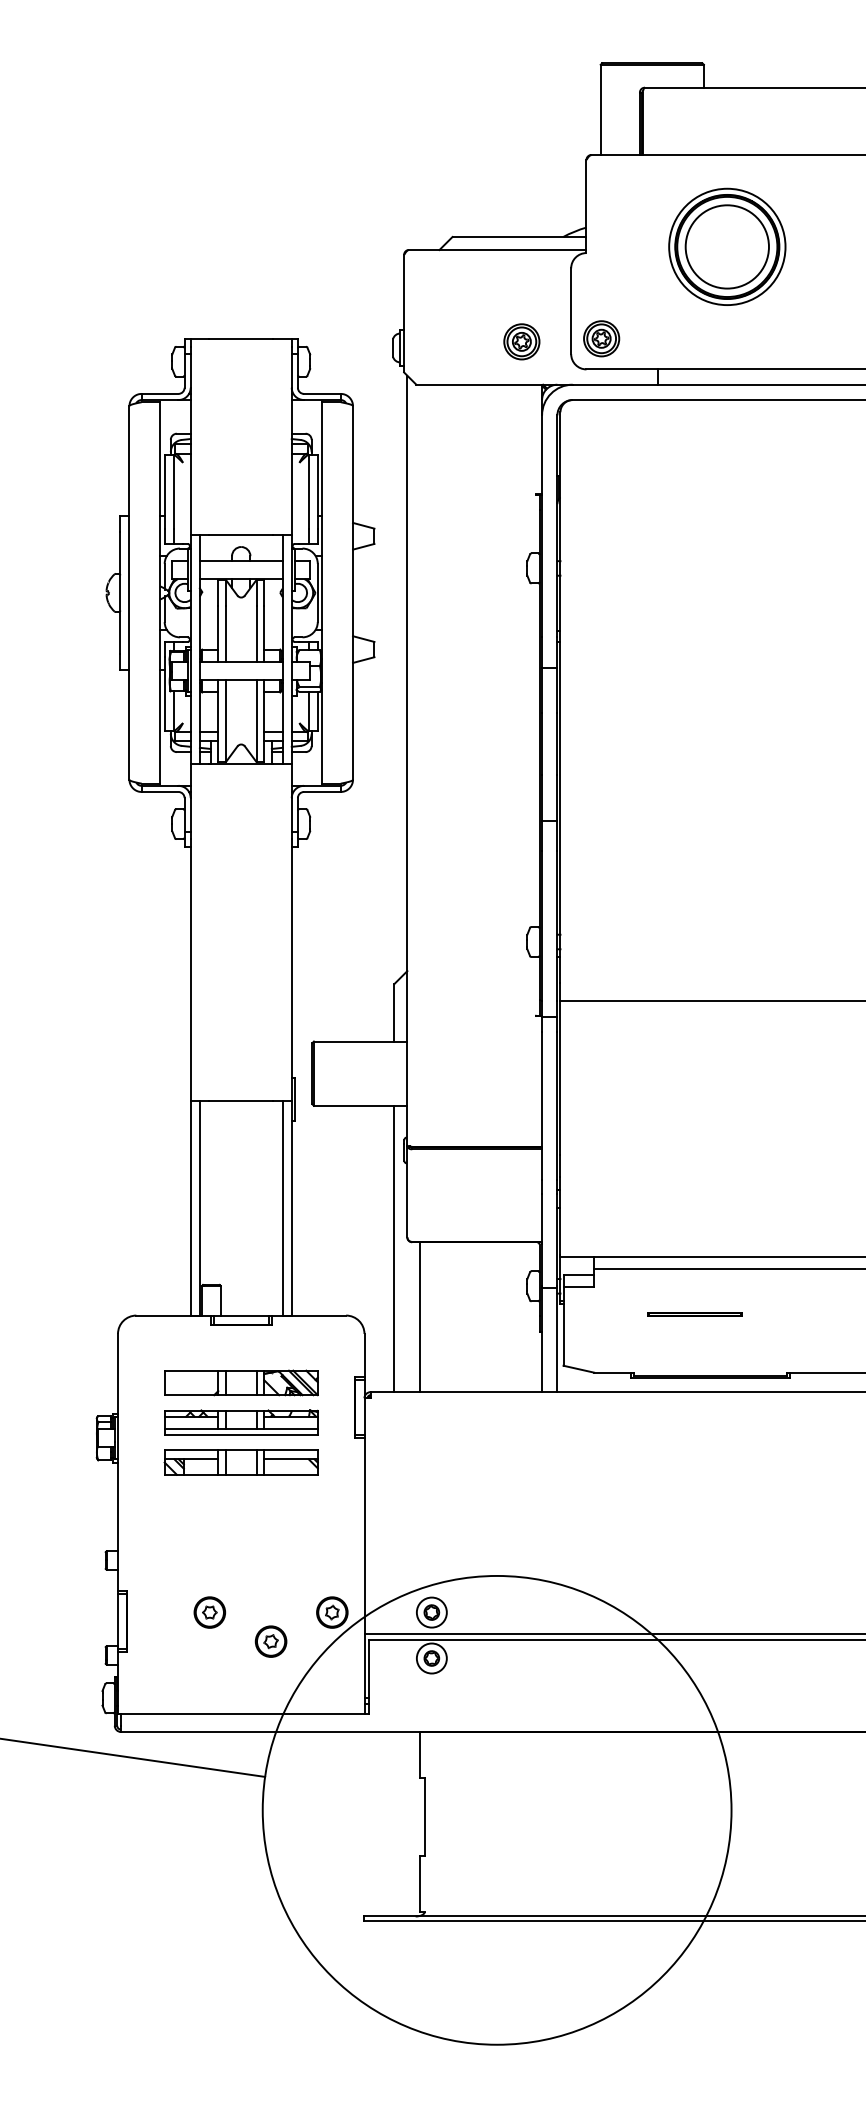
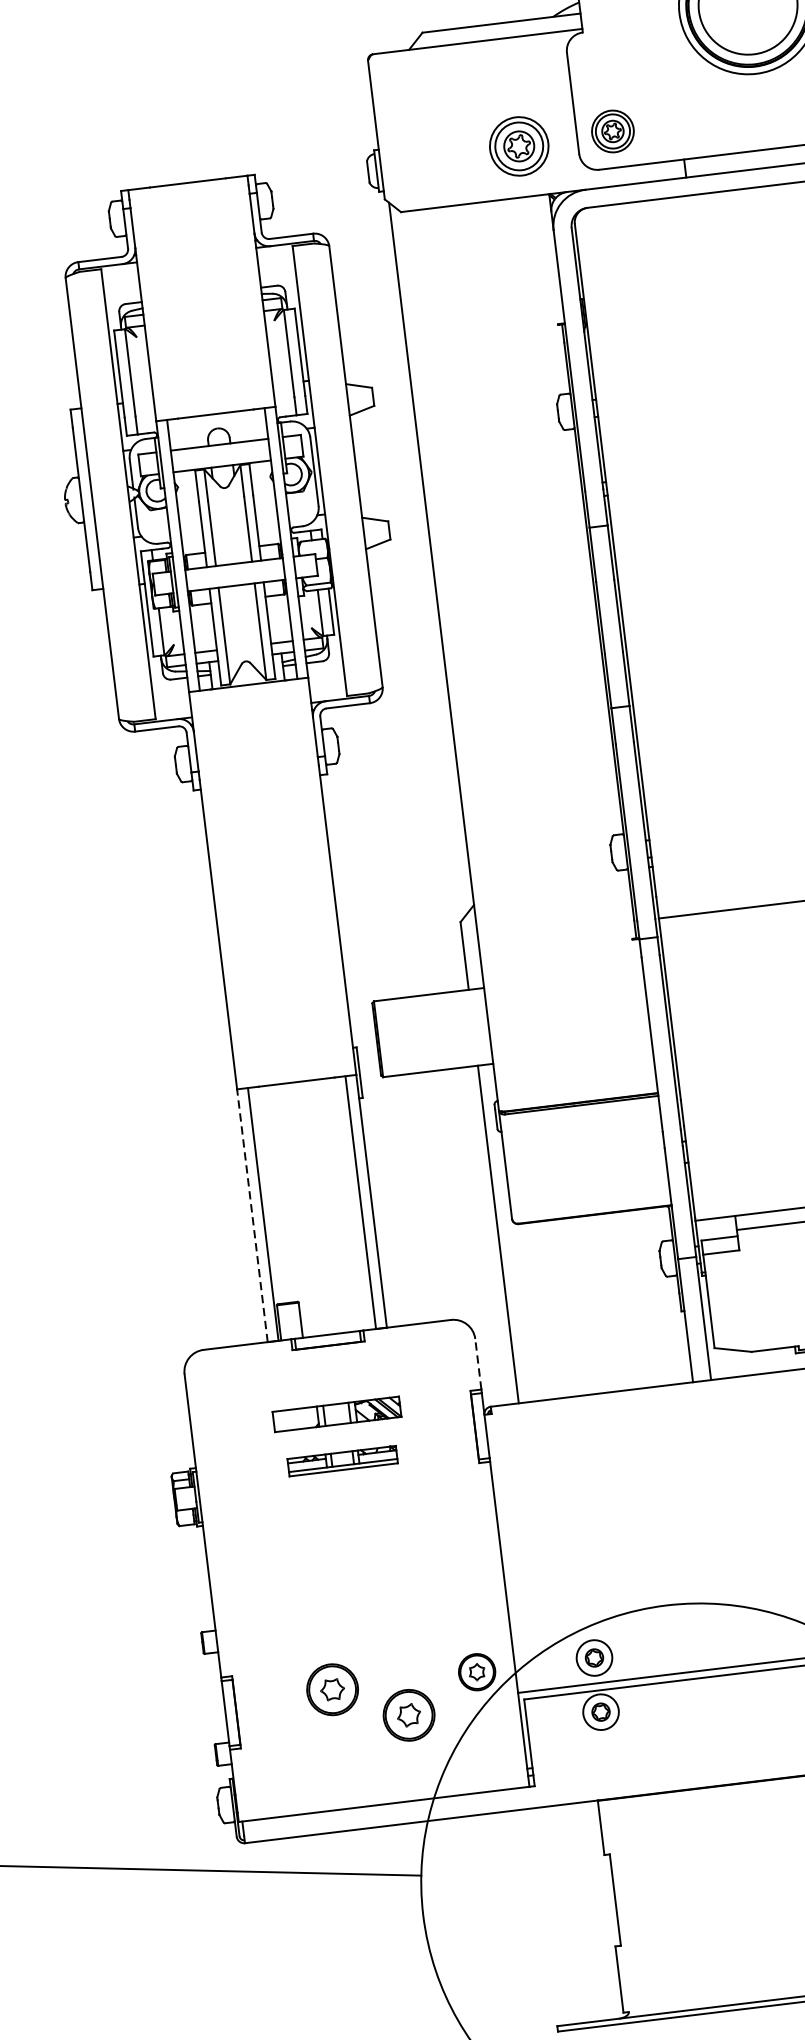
part: (521, 341) -> (518, 146), size x1.4
line: (190, 1207) -> (252, 1214), solid -> dashed
line: (419, 1317) -> (537, 1311), removed
line: (364, 1354) -> (478, 1363), solid -> dashed
part: (241, 1382) -> (337, 1413), size x0.7
part: (241, 1422) -> (342, 1460), size x0.6
part: (240, 1462) -> (347, 1508), removed
part: (209, 1612) -> (332, 1689), size x1.4
part: (270, 1641) -> (408, 1715), size x1.4

